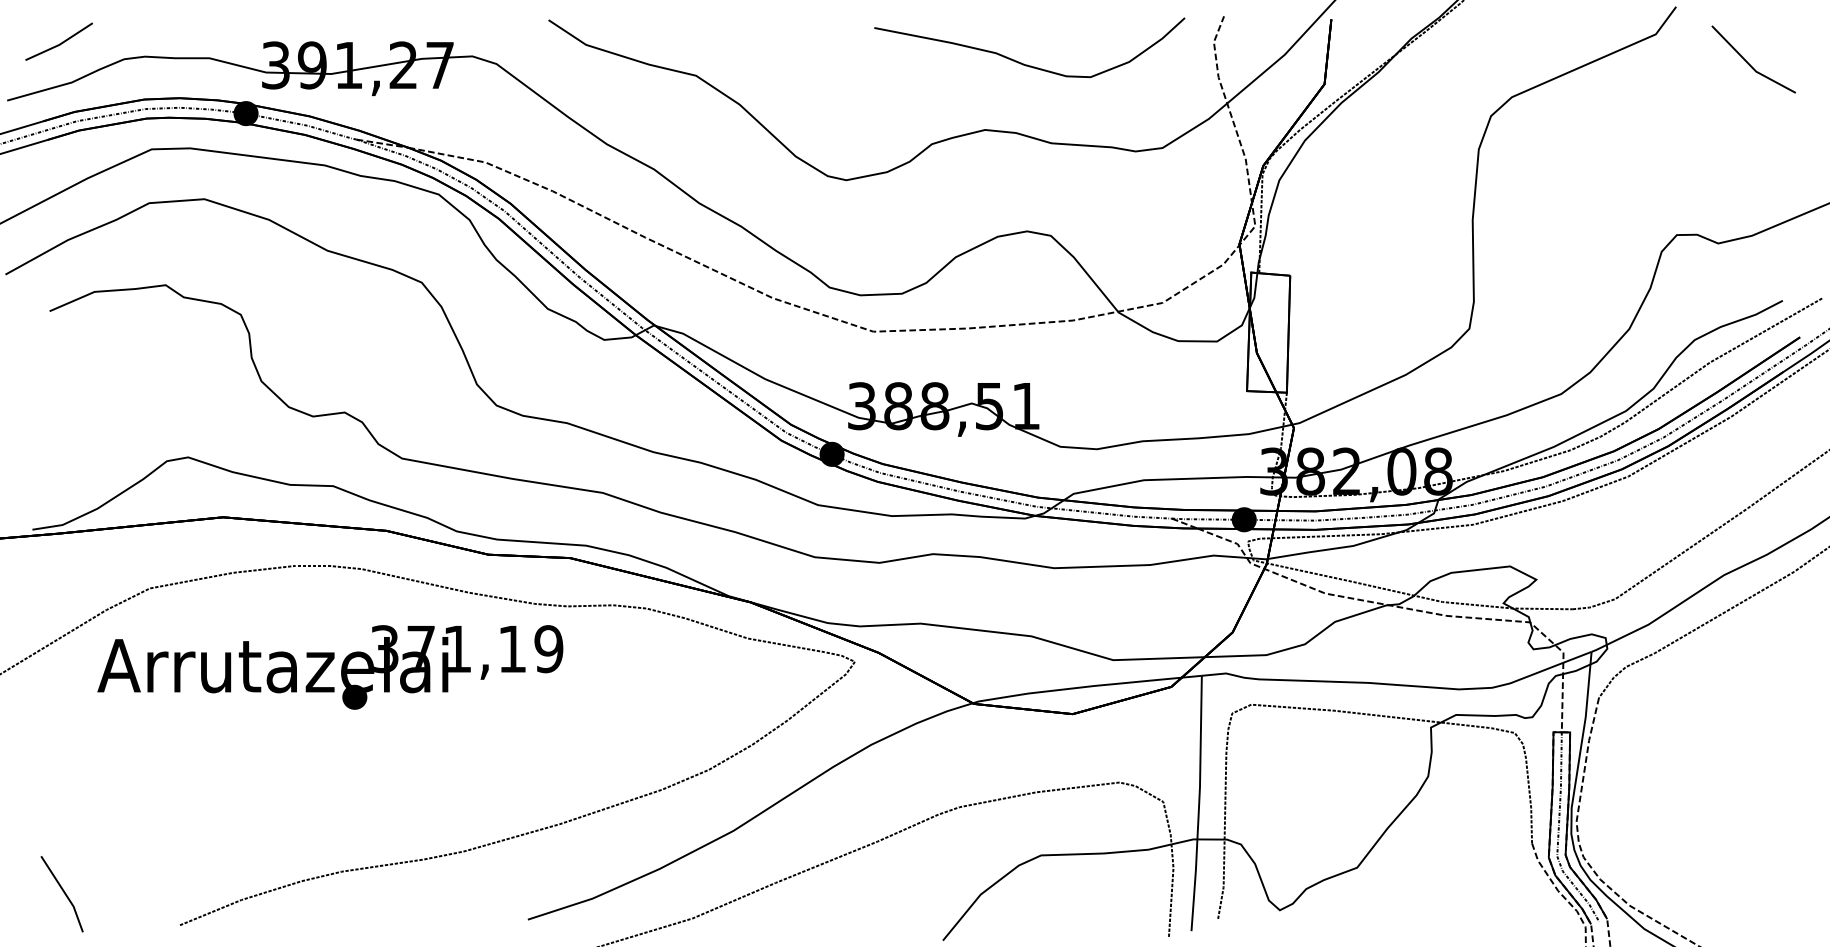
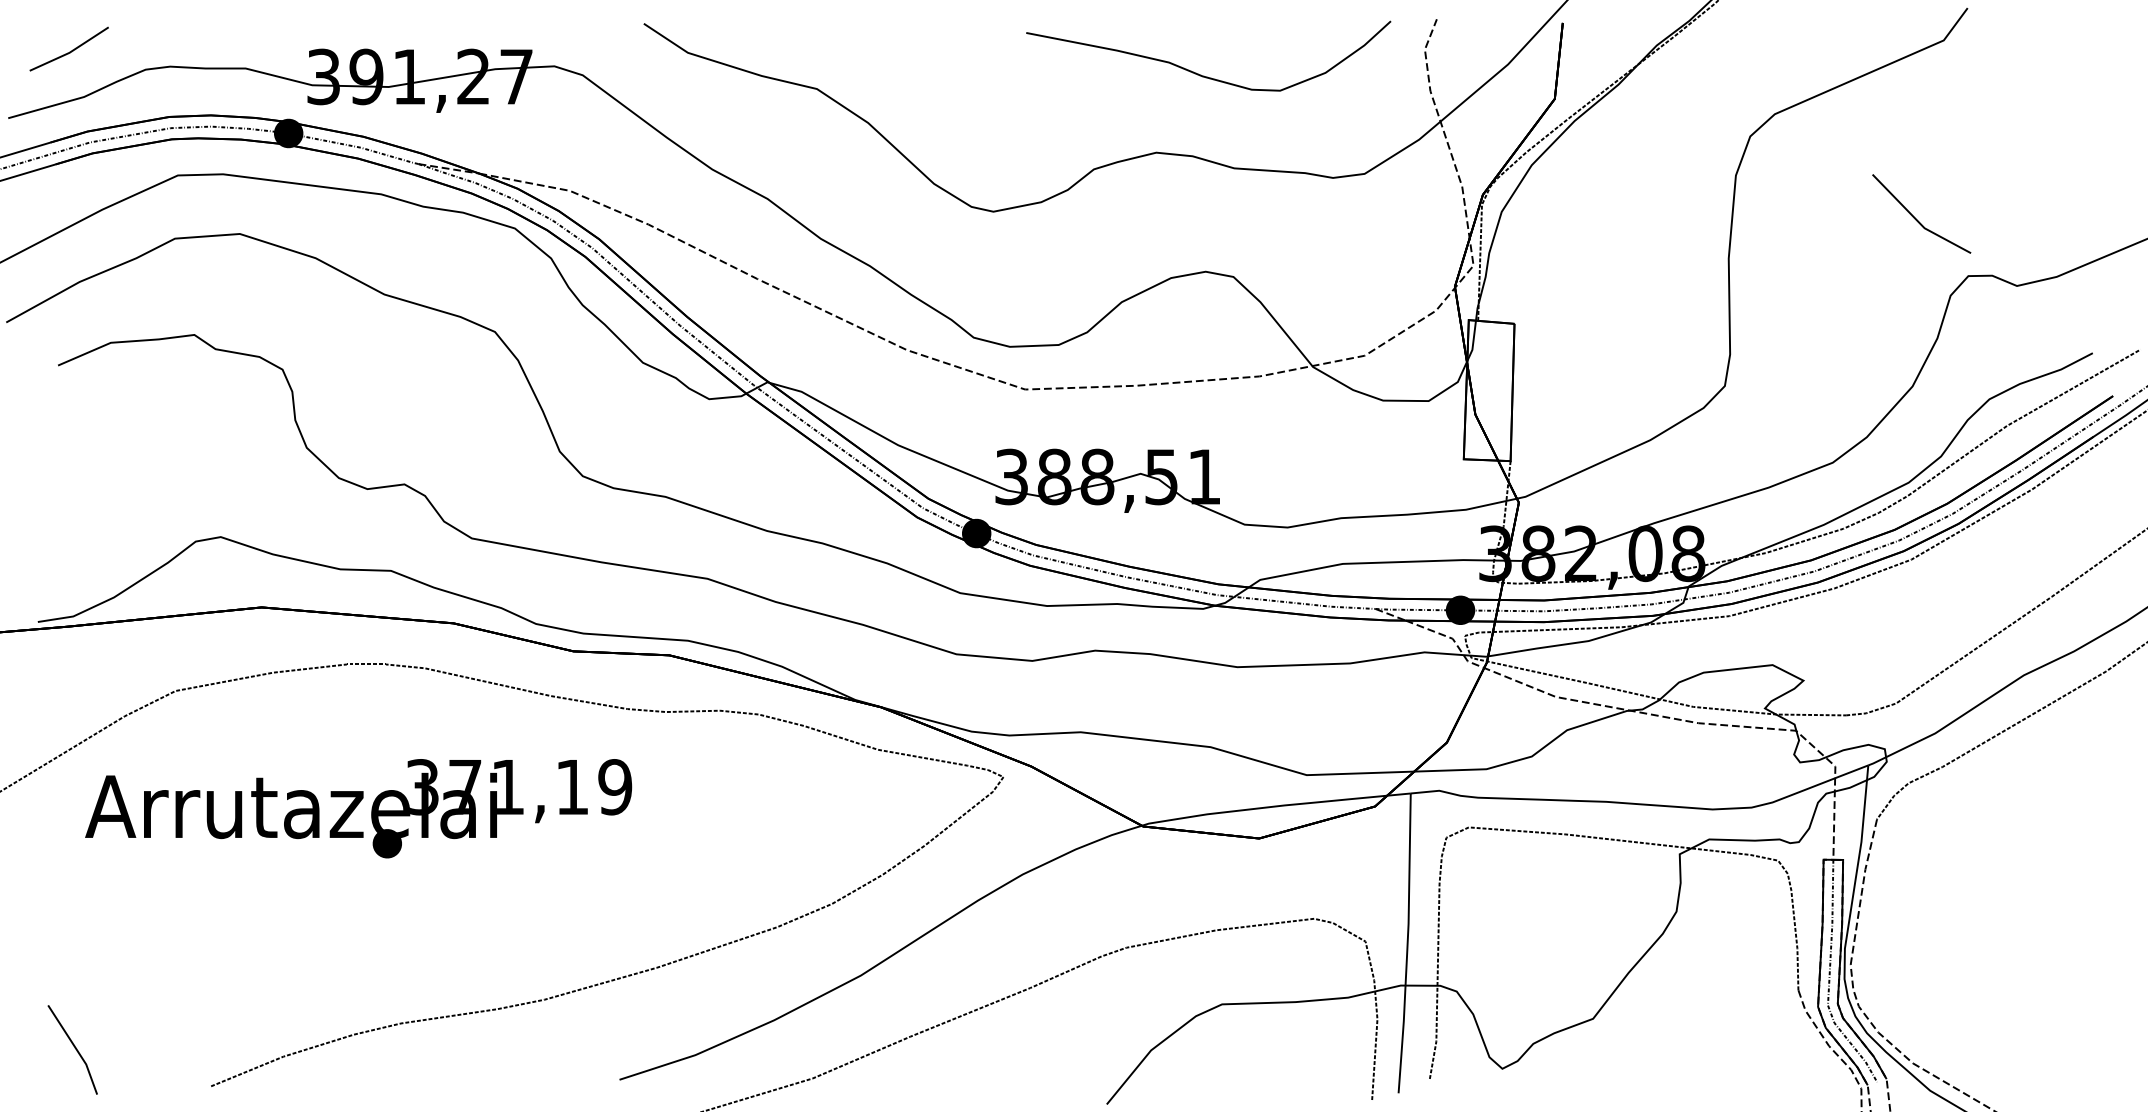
line: (1749, 63) -> (1916, 218), moved
text: (330, 667) -> (358, 808), moved

